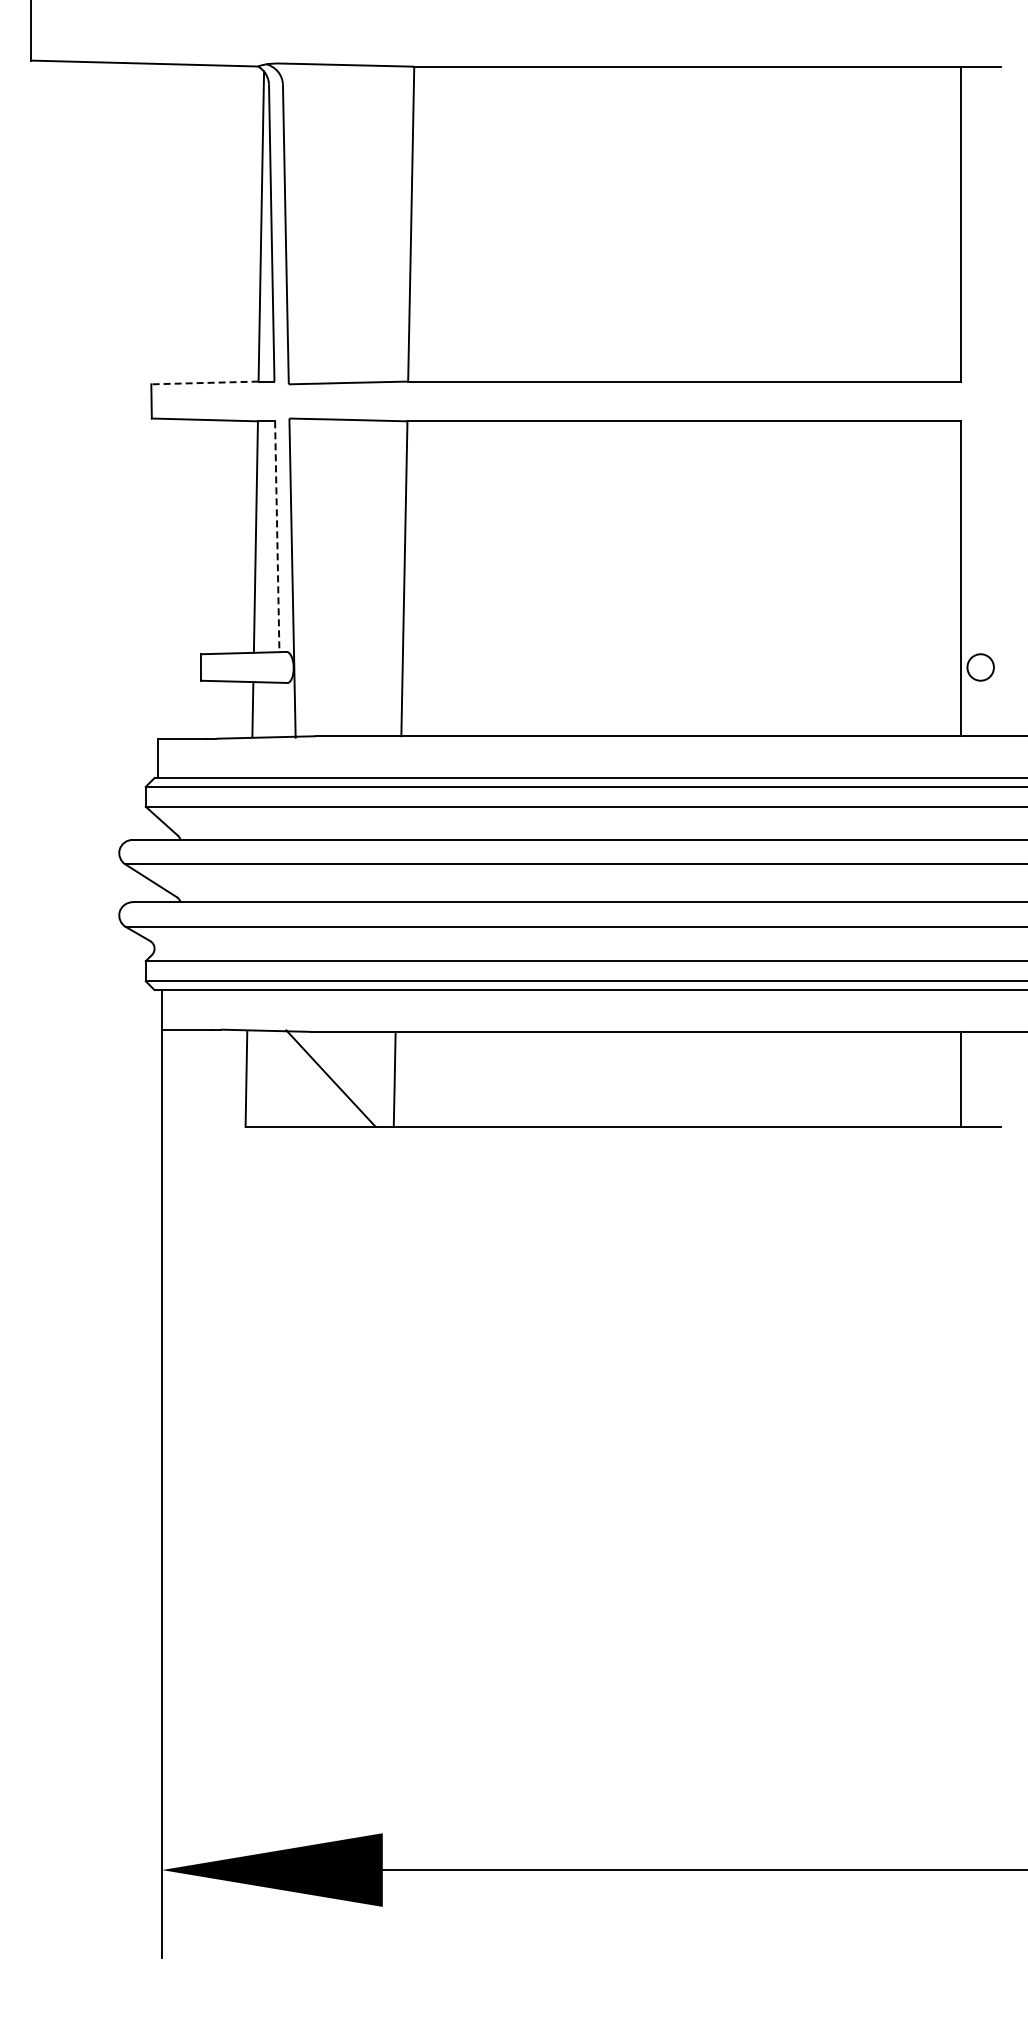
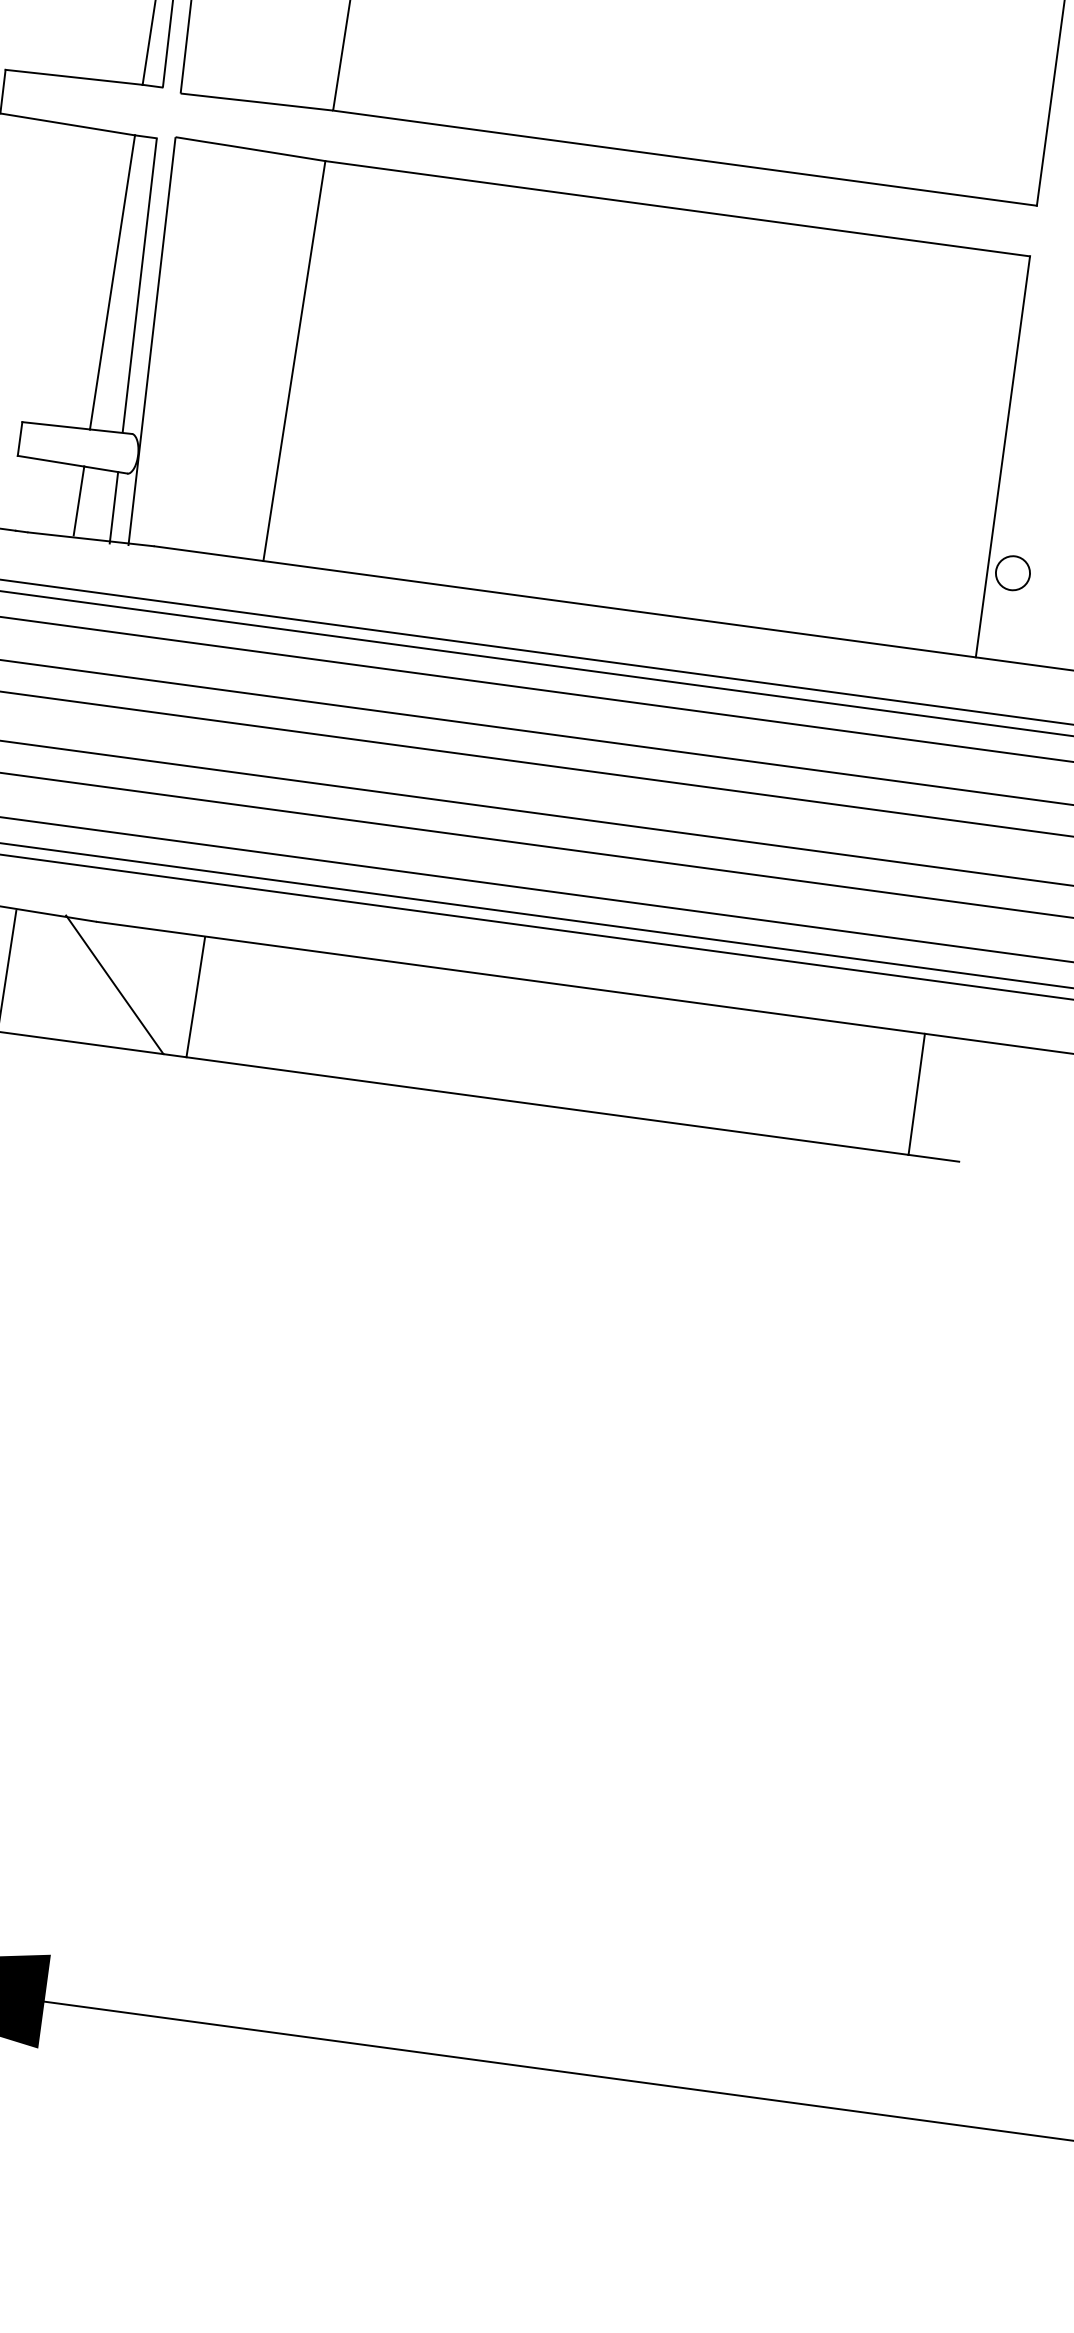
line: (204, 382) -> (73, 76), dashed -> solid
line: (277, 538) -> (139, 287), dashed -> solid
line: (280, 710) -> (113, 507), added

